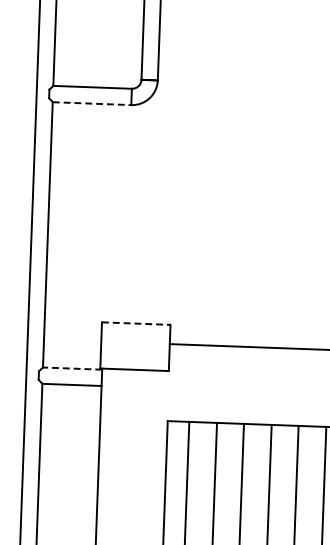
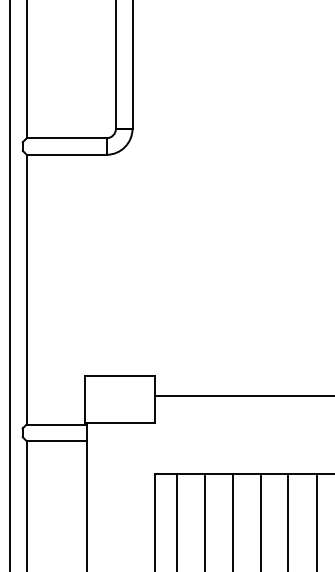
line: (91, 103) -> (66, 154), dashed -> solid
line: (136, 323) -> (119, 376), dashed -> solid
line: (72, 368) -> (56, 424), dashed -> solid

